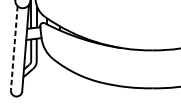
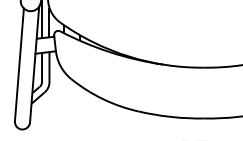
line: (14, 48) -> (19, 64), dashed -> solid

